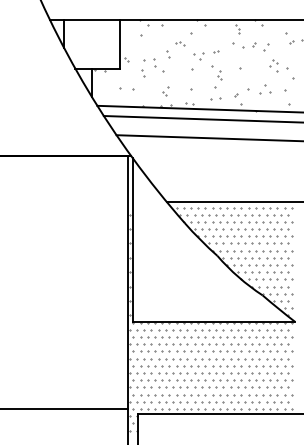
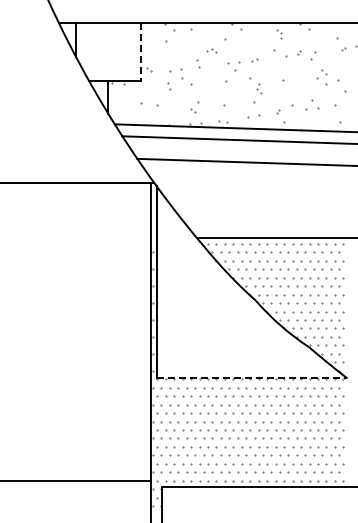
line: (119, 43) -> (140, 51), solid -> dashed
line: (214, 322) -> (252, 378), solid -> dashed

